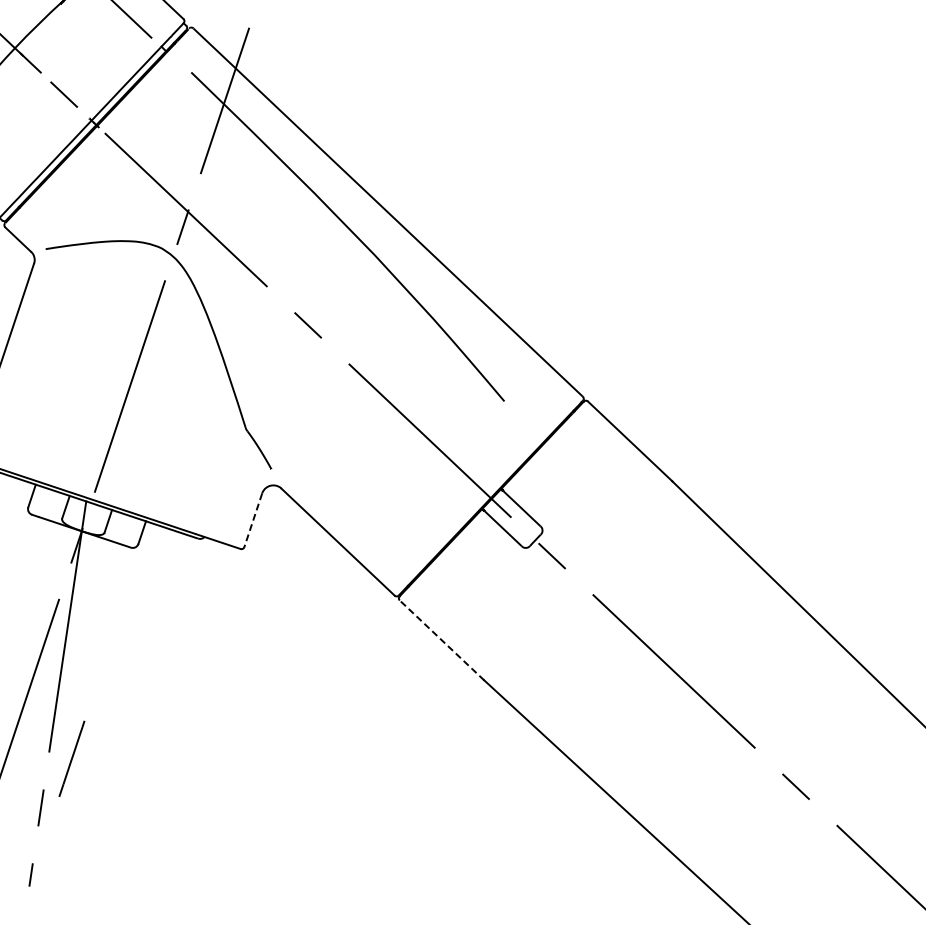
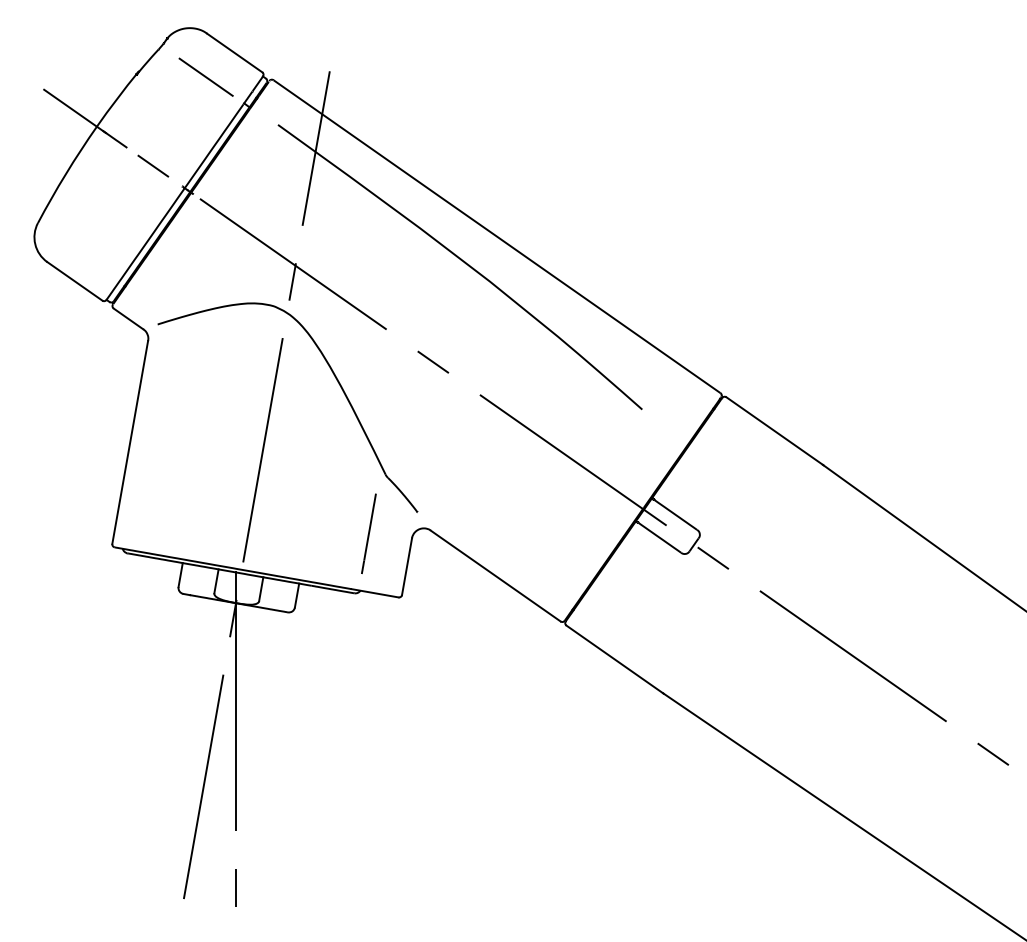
line: (253, 520) -> (407, 566), dashed -> solid
line: (441, 640) -> (614, 659), dashed -> solid
line: (71, 758) -> (368, 533), moved

